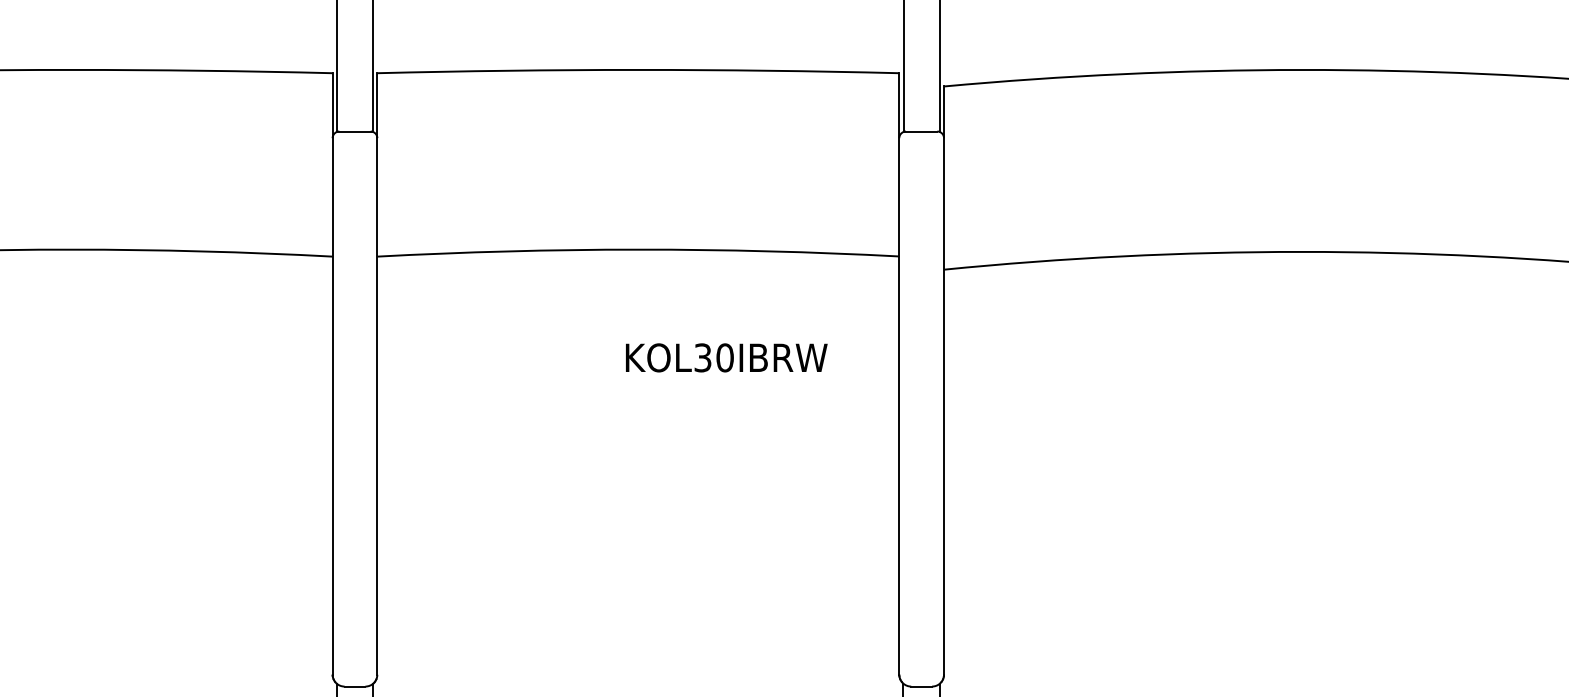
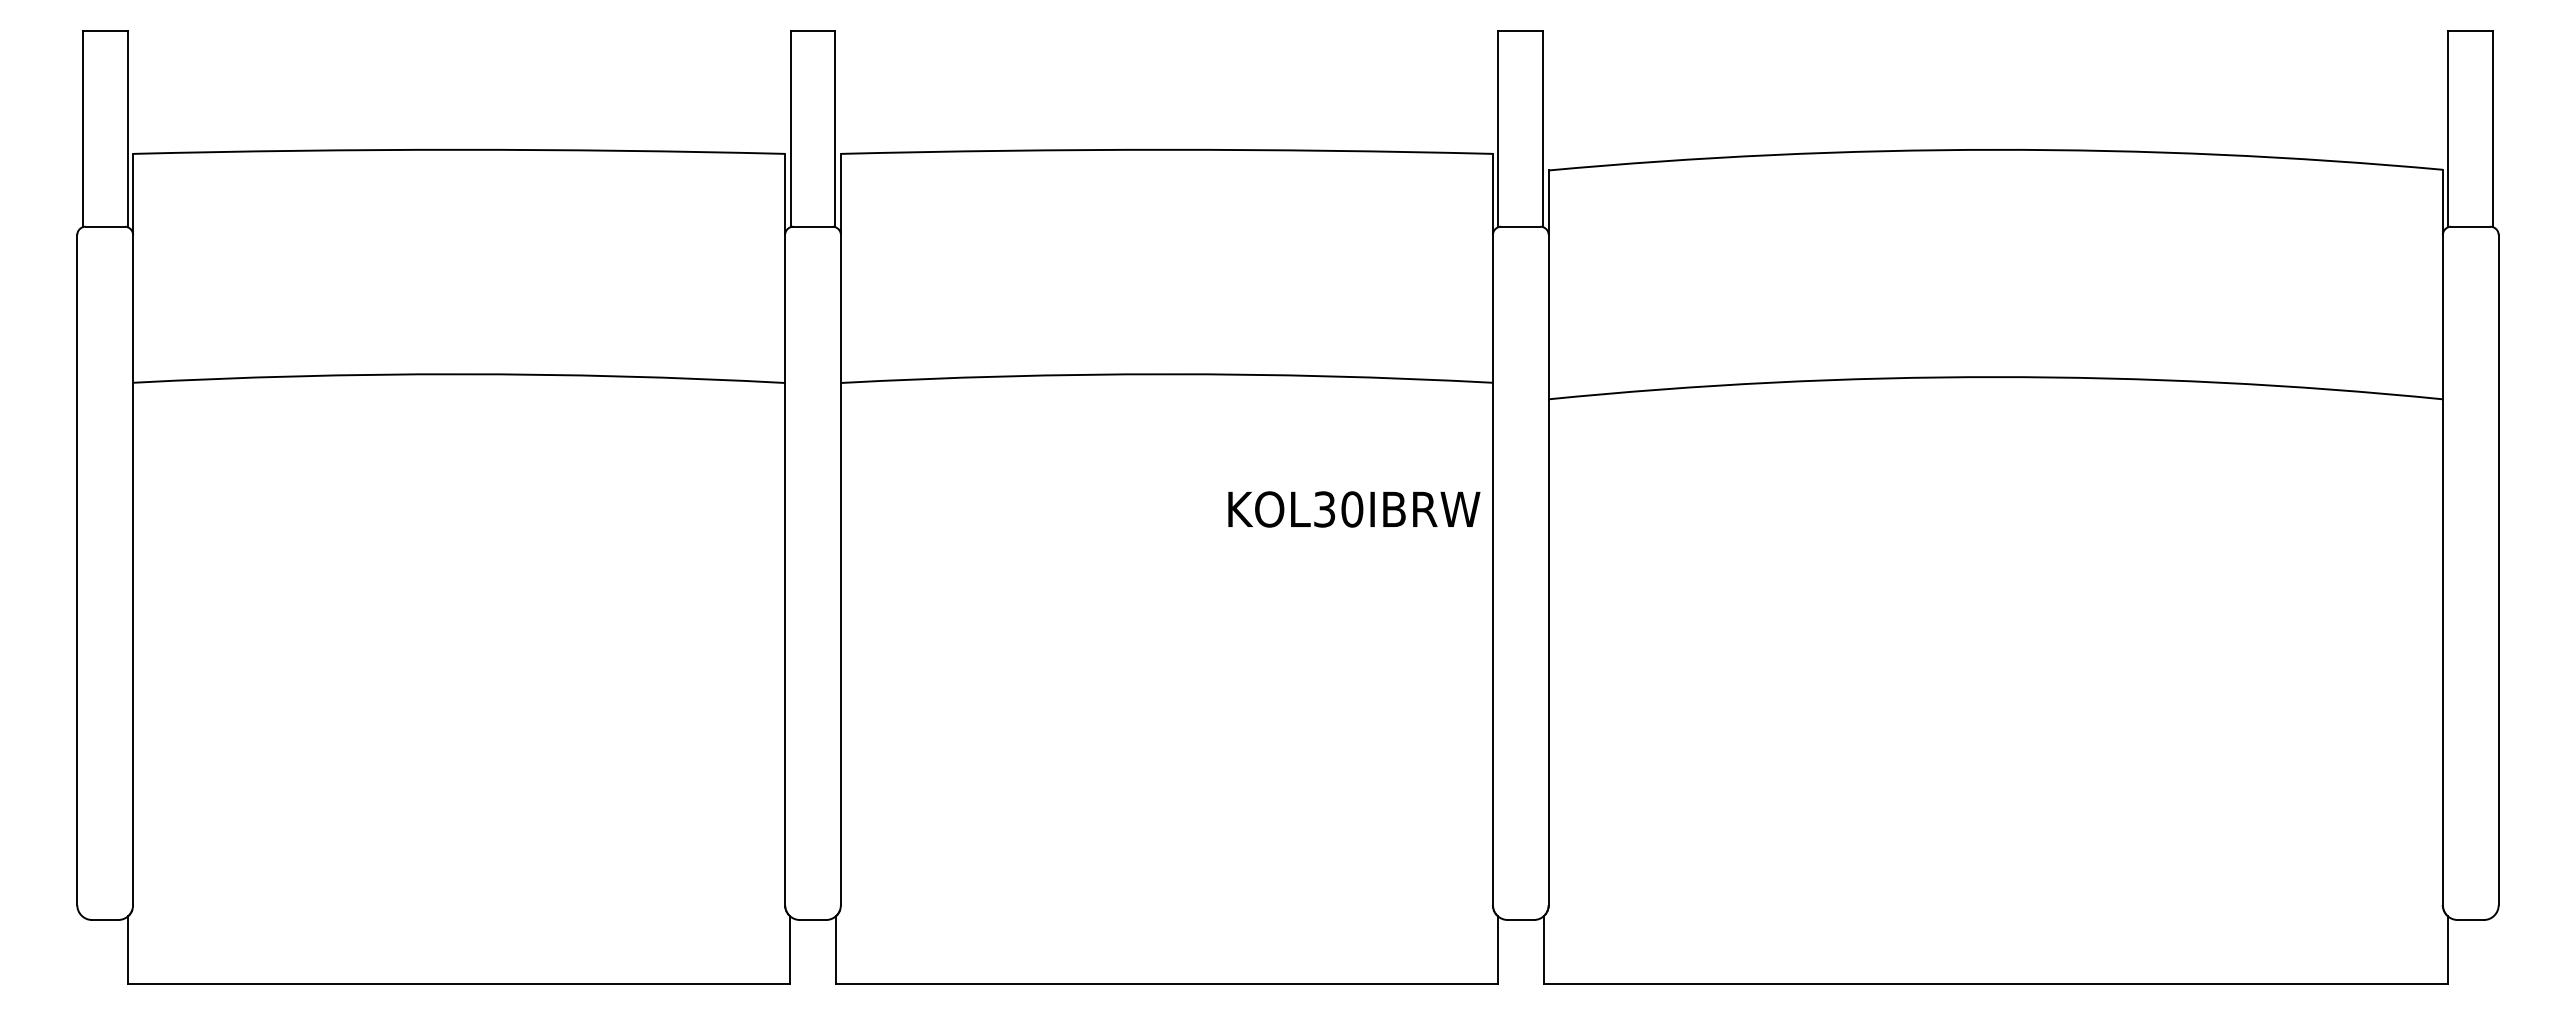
text: (726, 357) -> (1354, 509), moved

